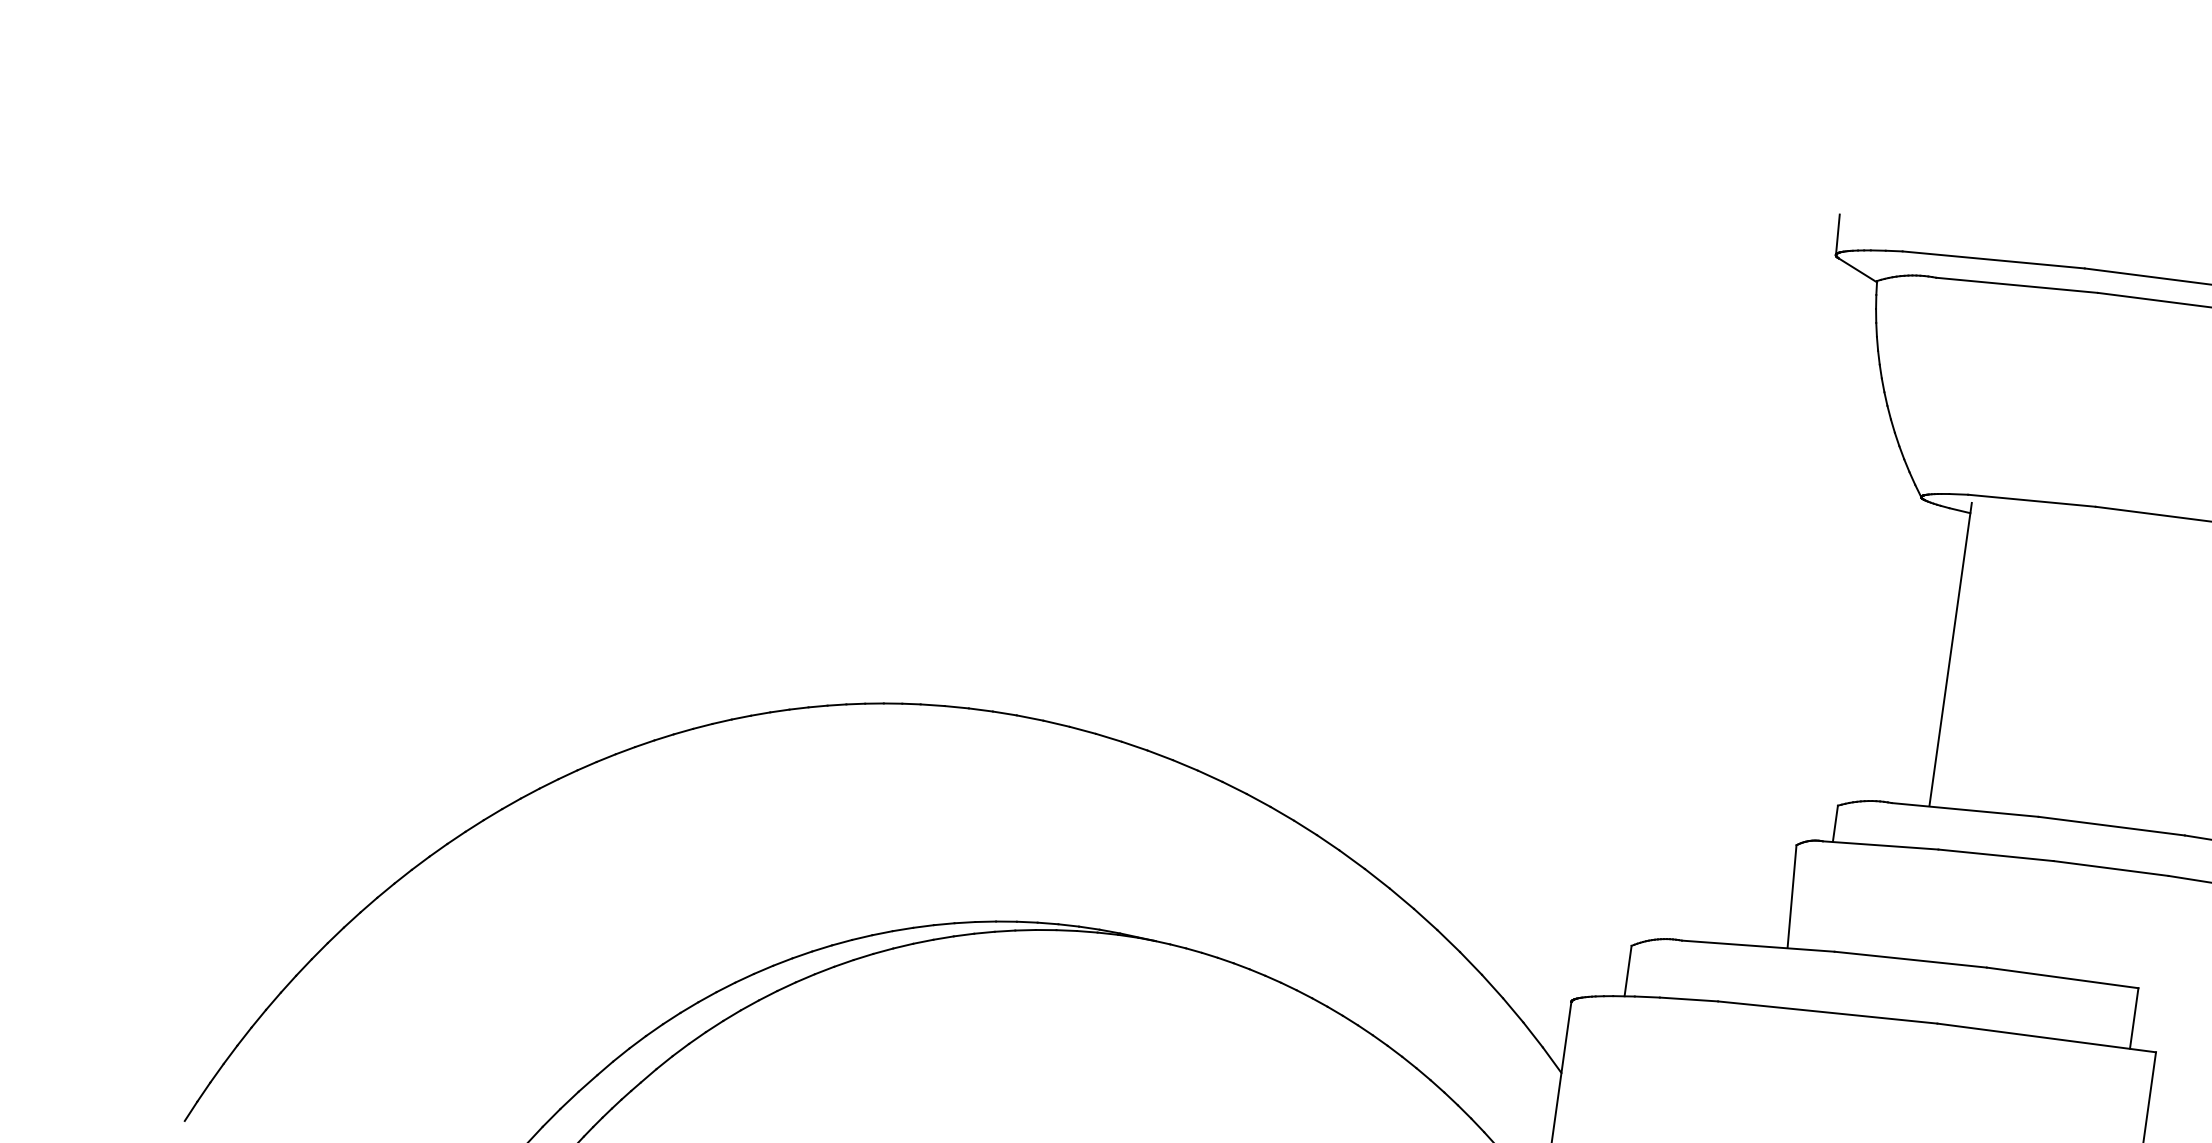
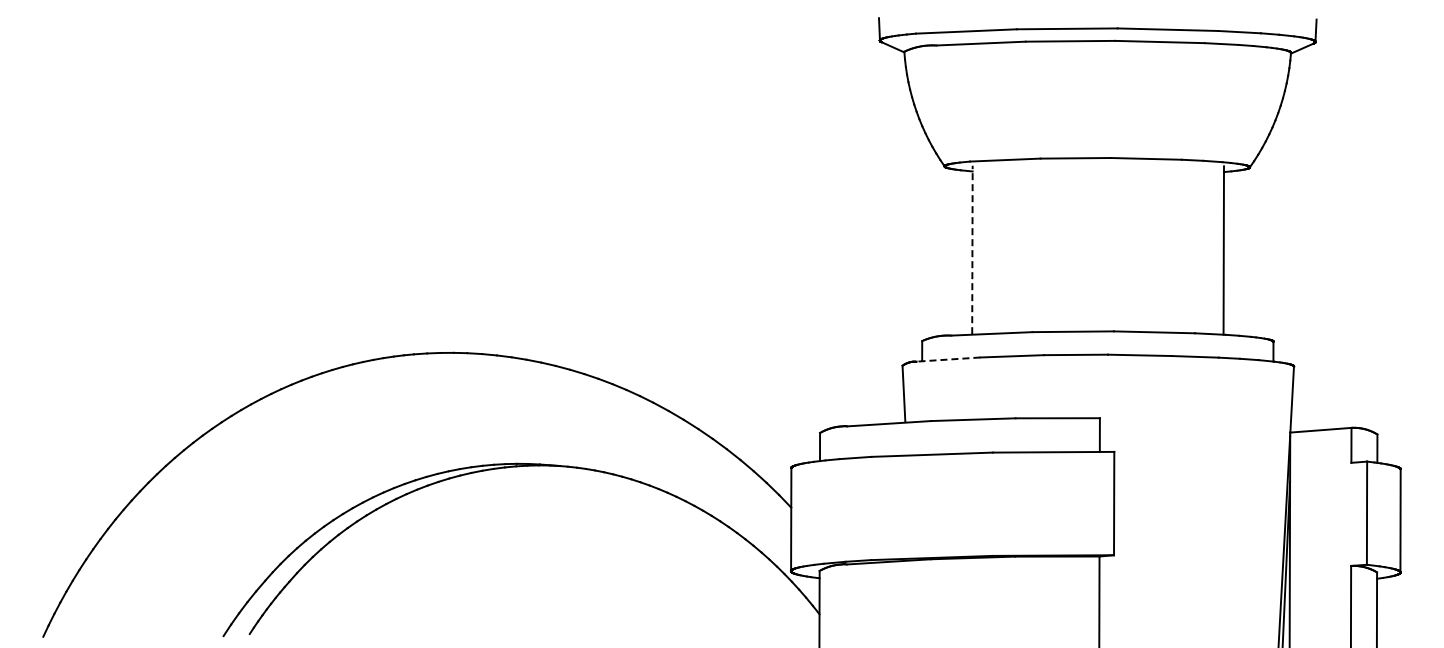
line: (1950, 653) -> (972, 249), solid -> dashed
line: (1880, 845) -> (948, 359), solid -> dashed

